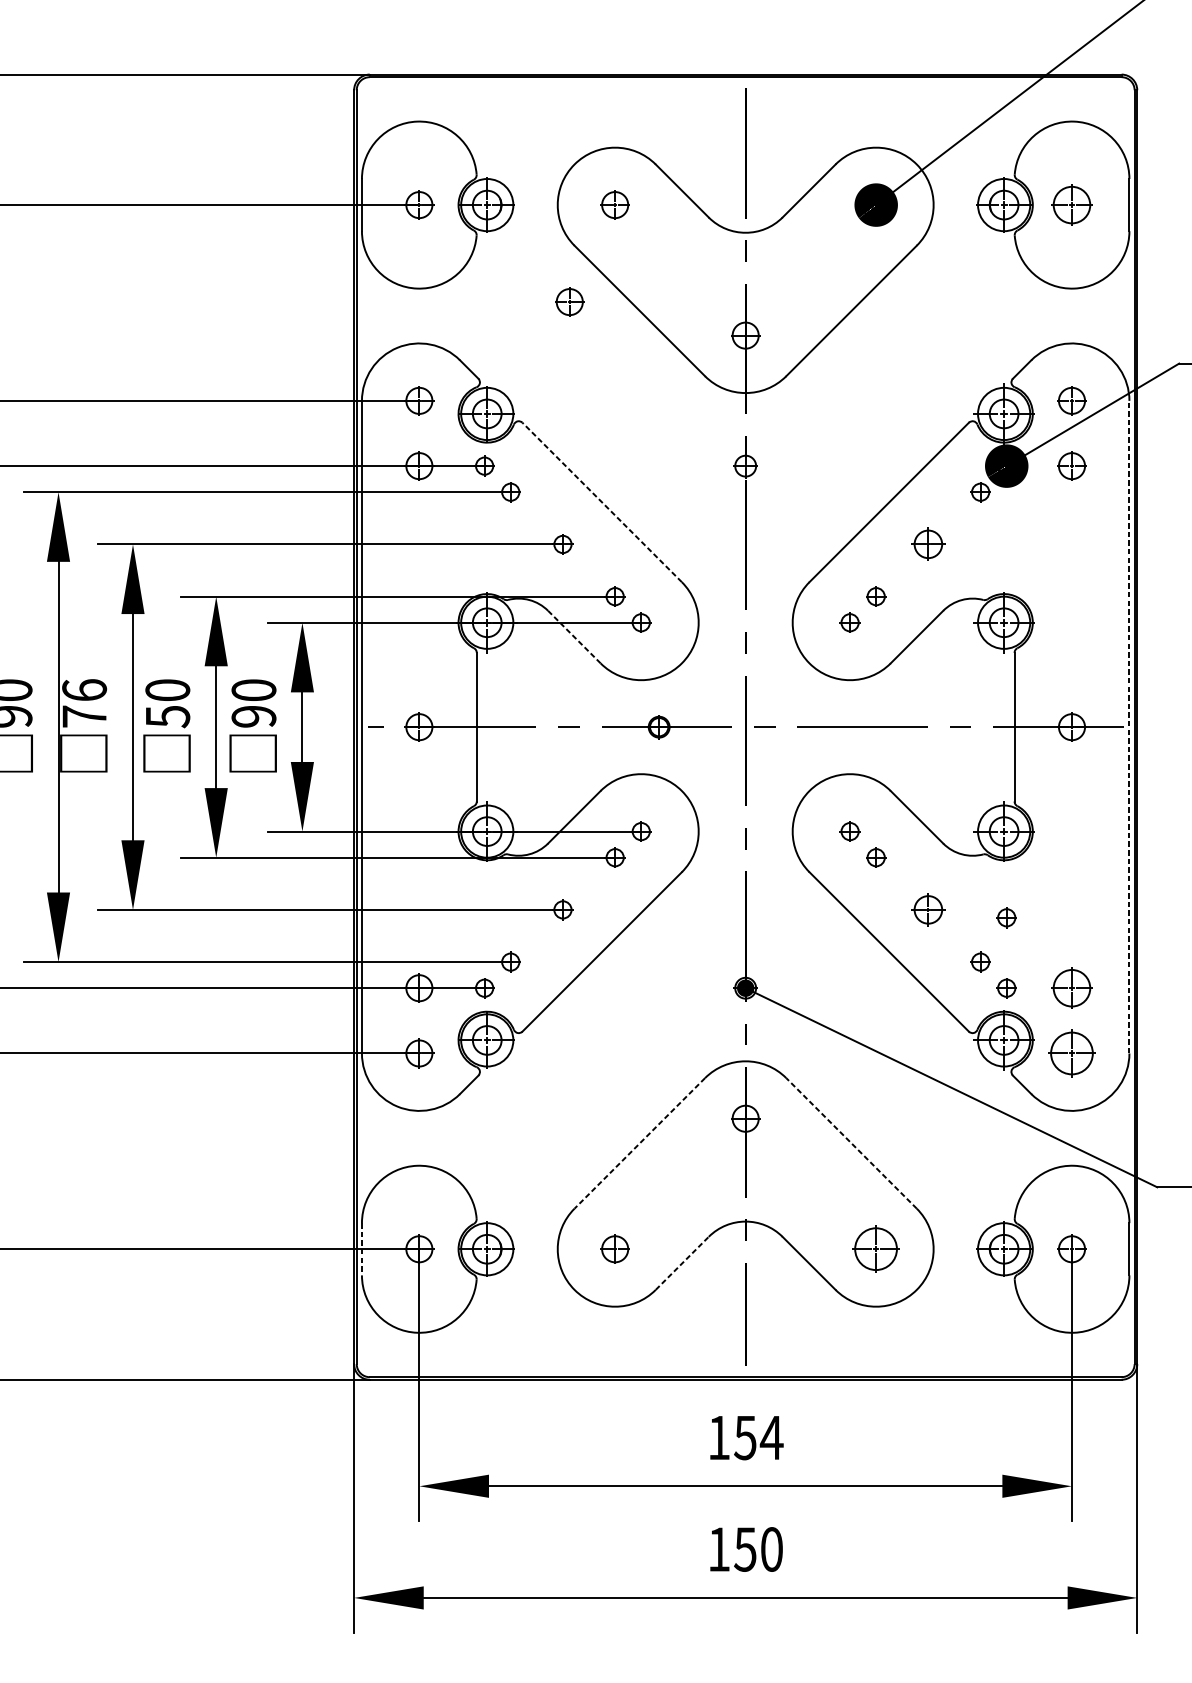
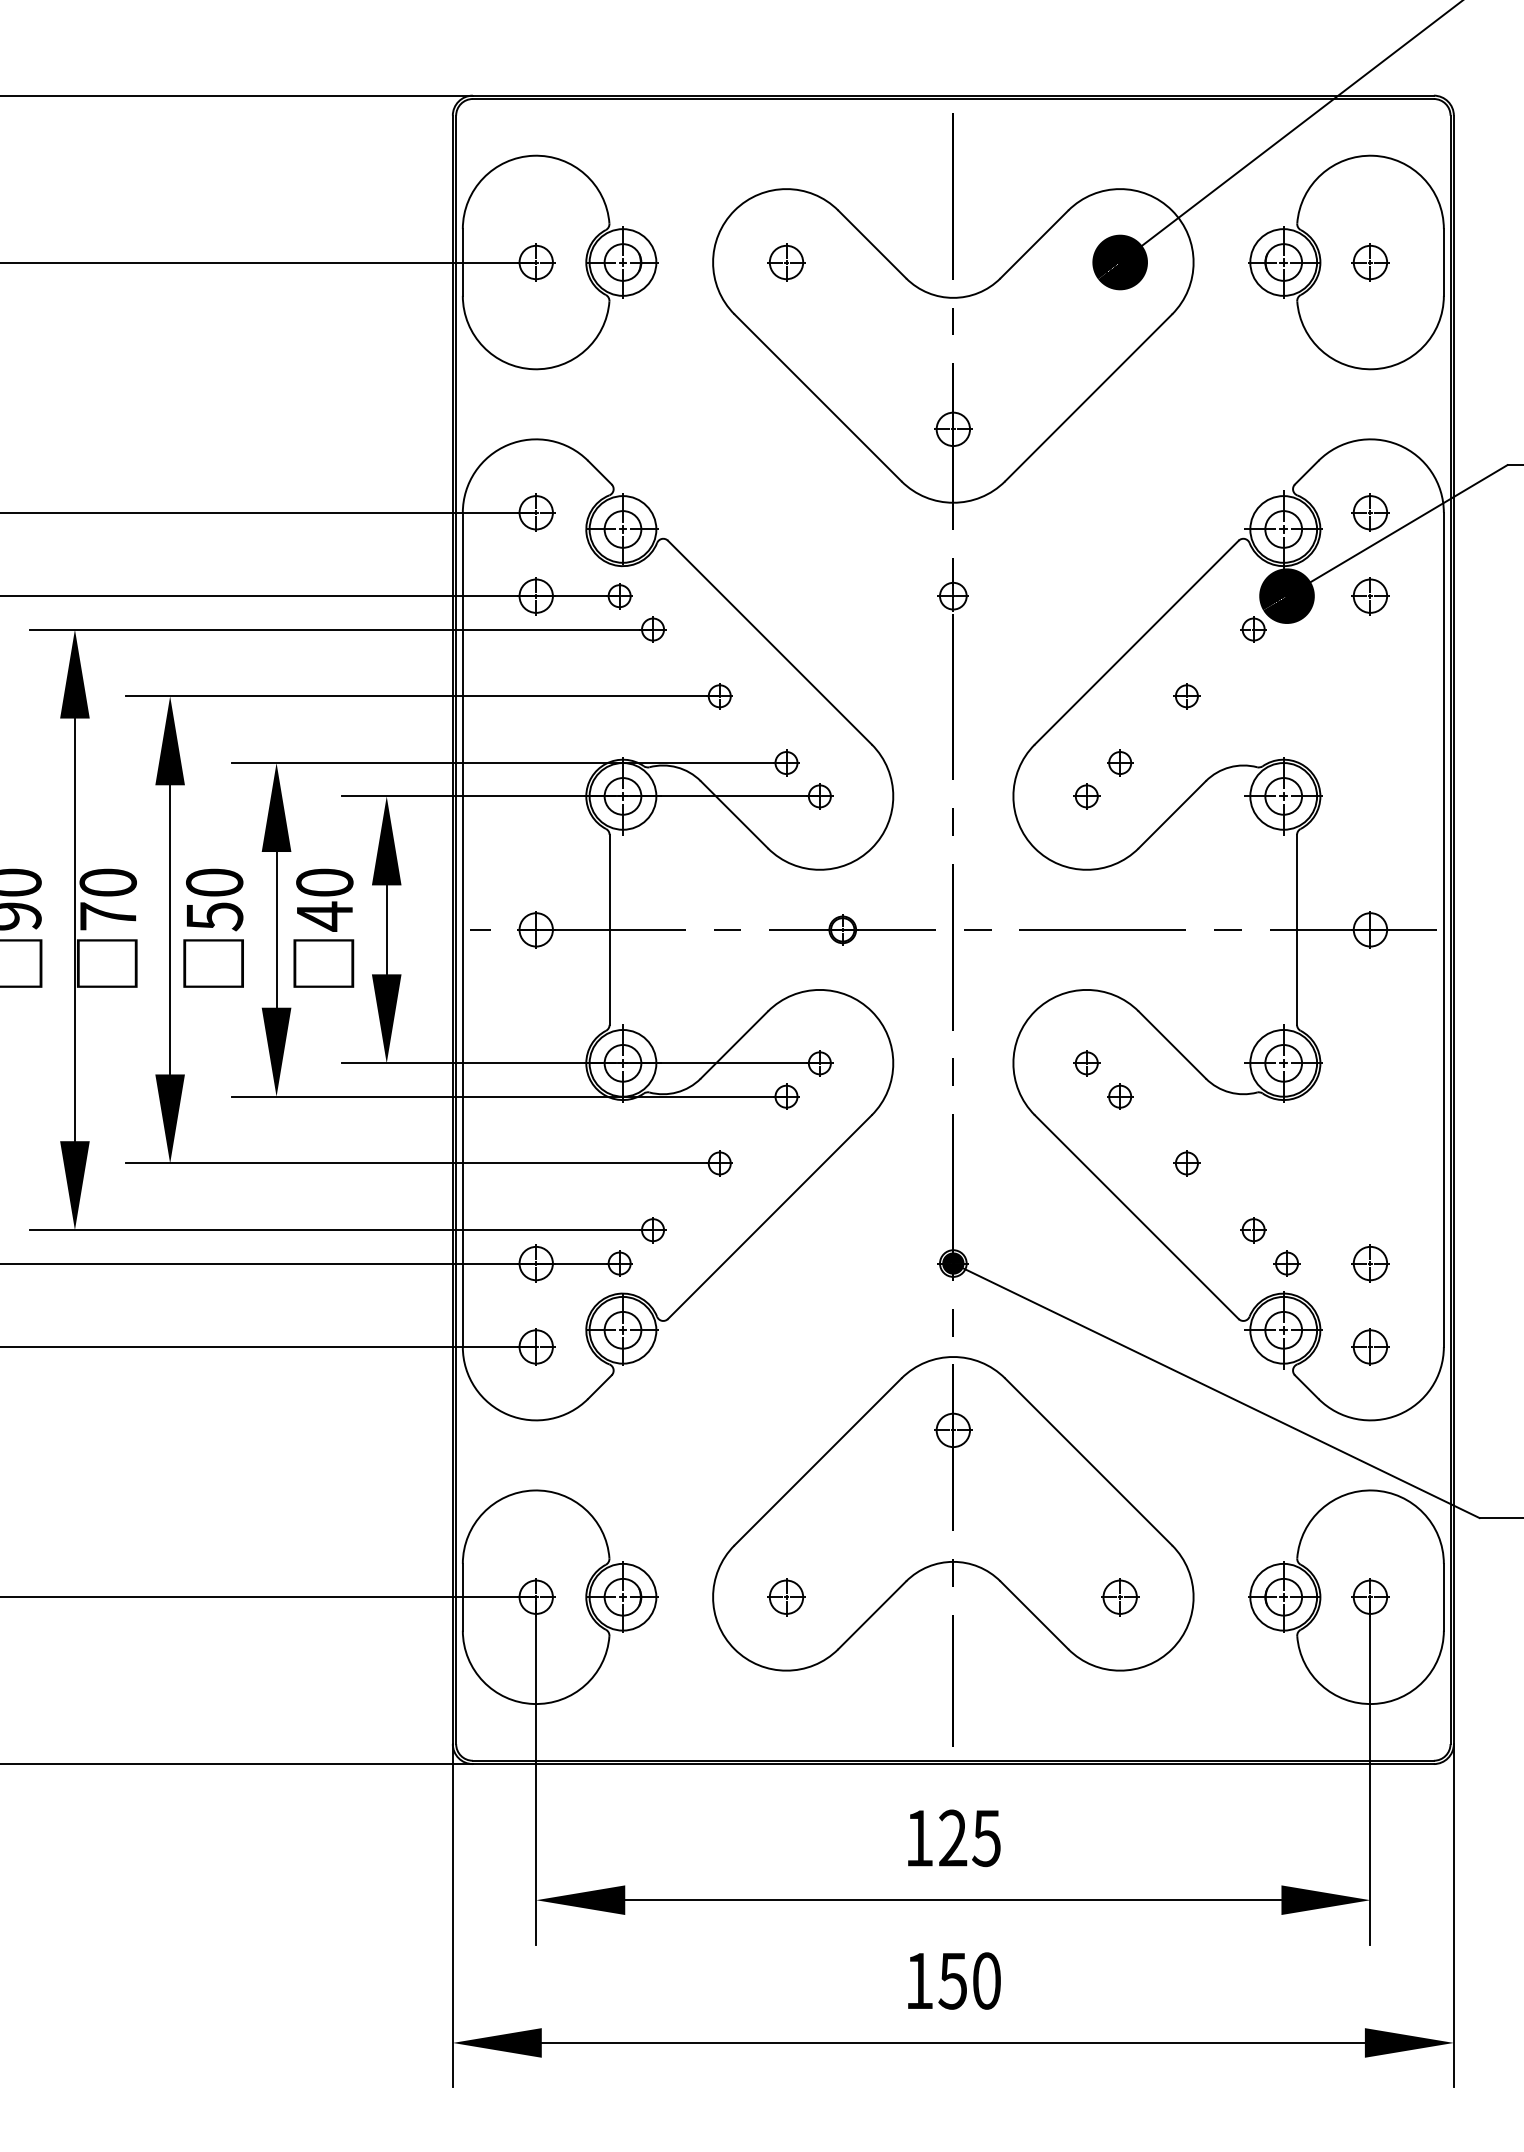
part: (1072, 205) -> (1370, 262), size x0.71
part: (569, 302) -> (728, 386), removed
line: (601, 502) -> (769, 642), dashed -> solid
part: (928, 544) -> (1186, 696), size x0.62
line: (574, 637) -> (734, 815), dashed -> solid
text: (83, 690) -> (107, 882), 76 -> 70
text: (253, 716) -> (324, 916), 90 -> 40
line: (1129, 726) -> (1443, 929), dashed -> solid
part: (928, 909) -> (1186, 1163), size x0.62
part: (1006, 917) -> (1286, 1173), removed
part: (1072, 988) -> (1370, 1263), size x0.71
part: (1072, 1053) -> (1370, 1346), size x0.62
line: (640, 1143) -> (818, 1461), dashed -> solid
line: (851, 1143) -> (1088, 1461), dashed -> solid
line: (361, 1249) -> (462, 1597), dashed -> solid
part: (876, 1249) -> (1120, 1597), size x0.62
line: (682, 1263) -> (872, 1615), dashed -> solid
text: (758, 1438) -> (969, 1838), 154 -> 125

